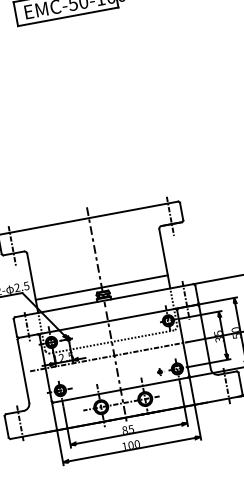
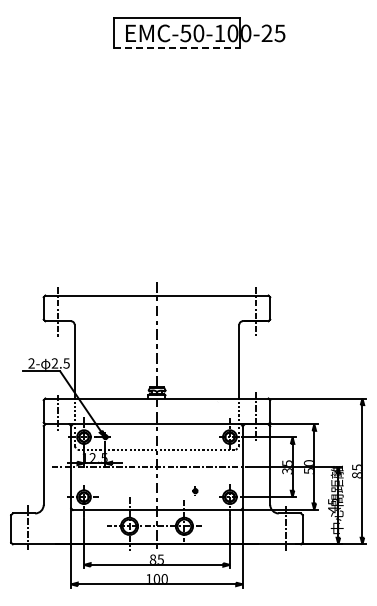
line: (68, 17) -> (177, 48), solid -> dashed
line: (101, 287) -> (156, 382), removed
part: (160, 371) -> (195, 490), moved

